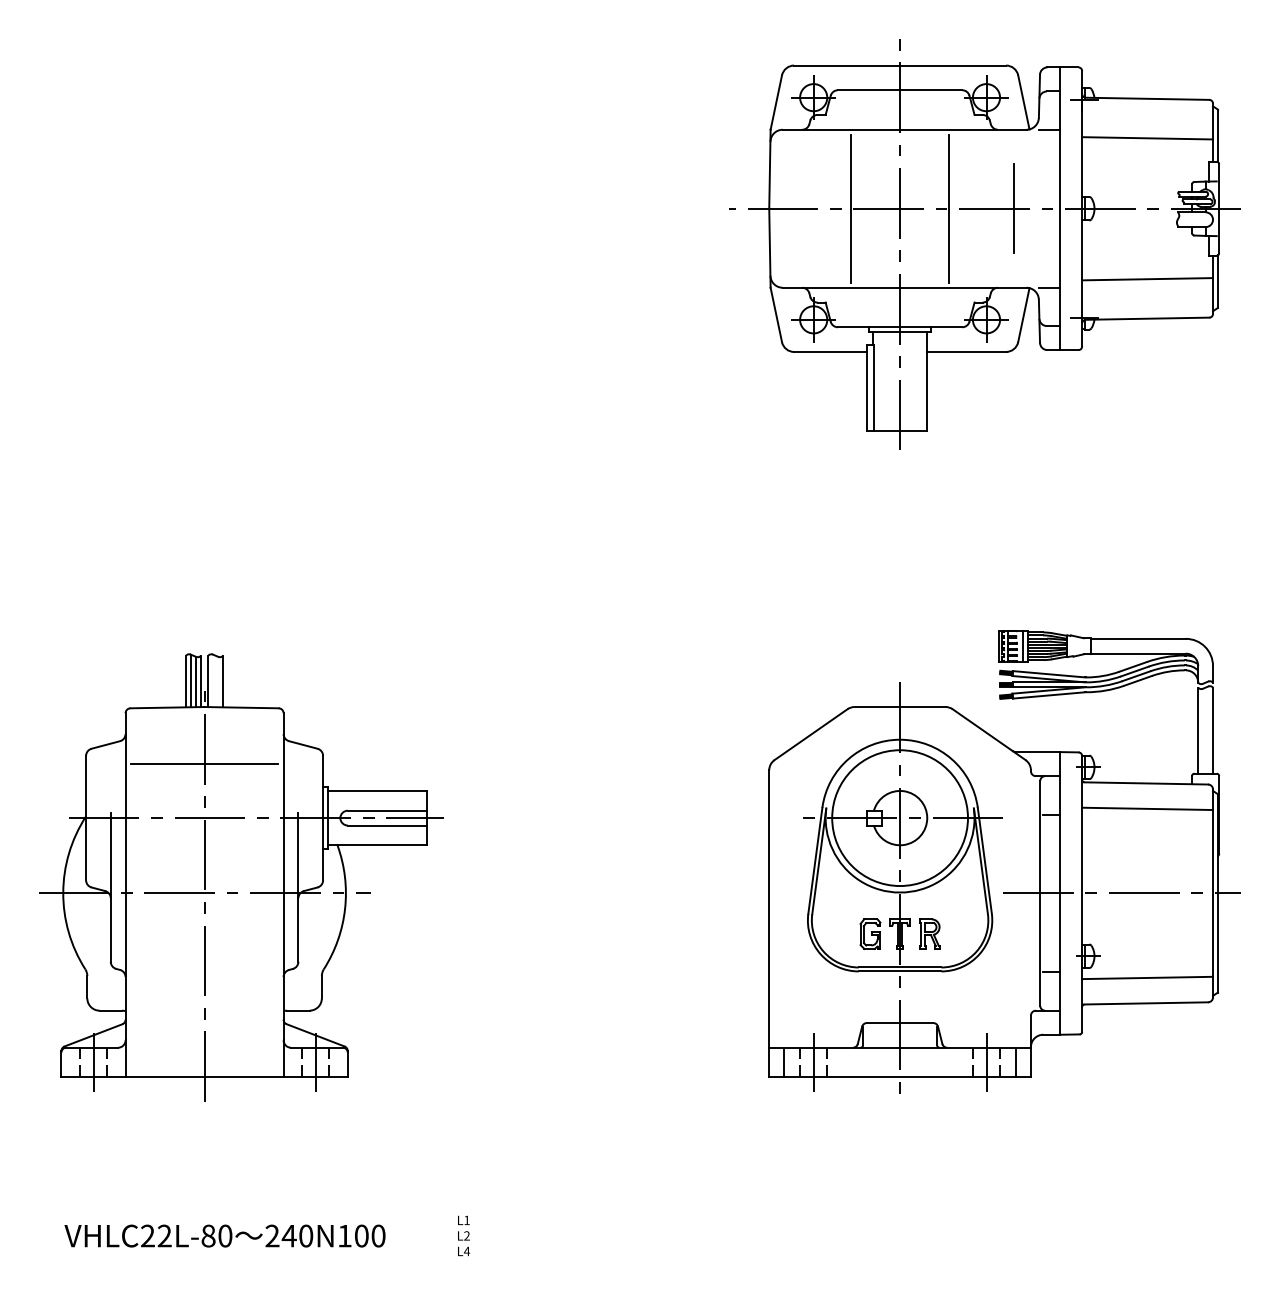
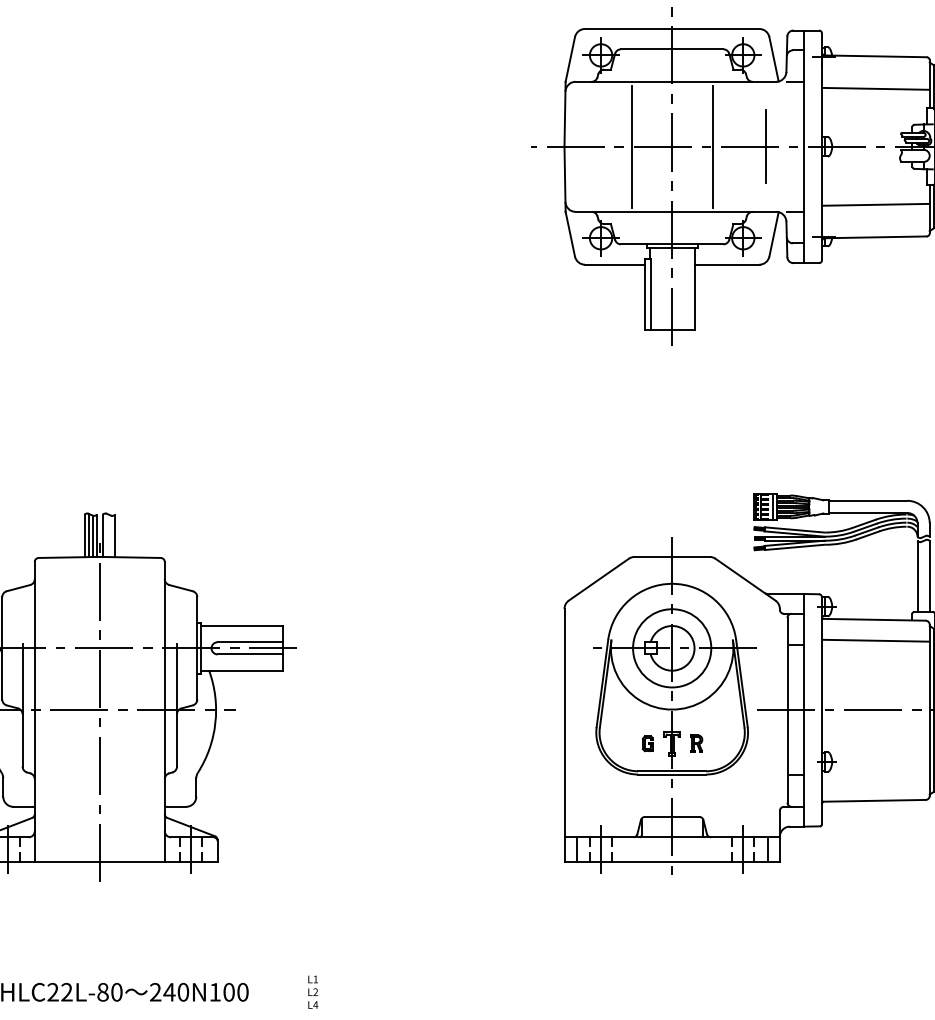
line: (204, 763) -> (99, 603), removed
circle: (899, 818) -> (671, 648), size x0.7
part: (870, 933) -> (647, 743), size x0.6
part: (929, 933) -> (696, 743), size x0.7
line: (1147, 977) -> (875, 779), removed

